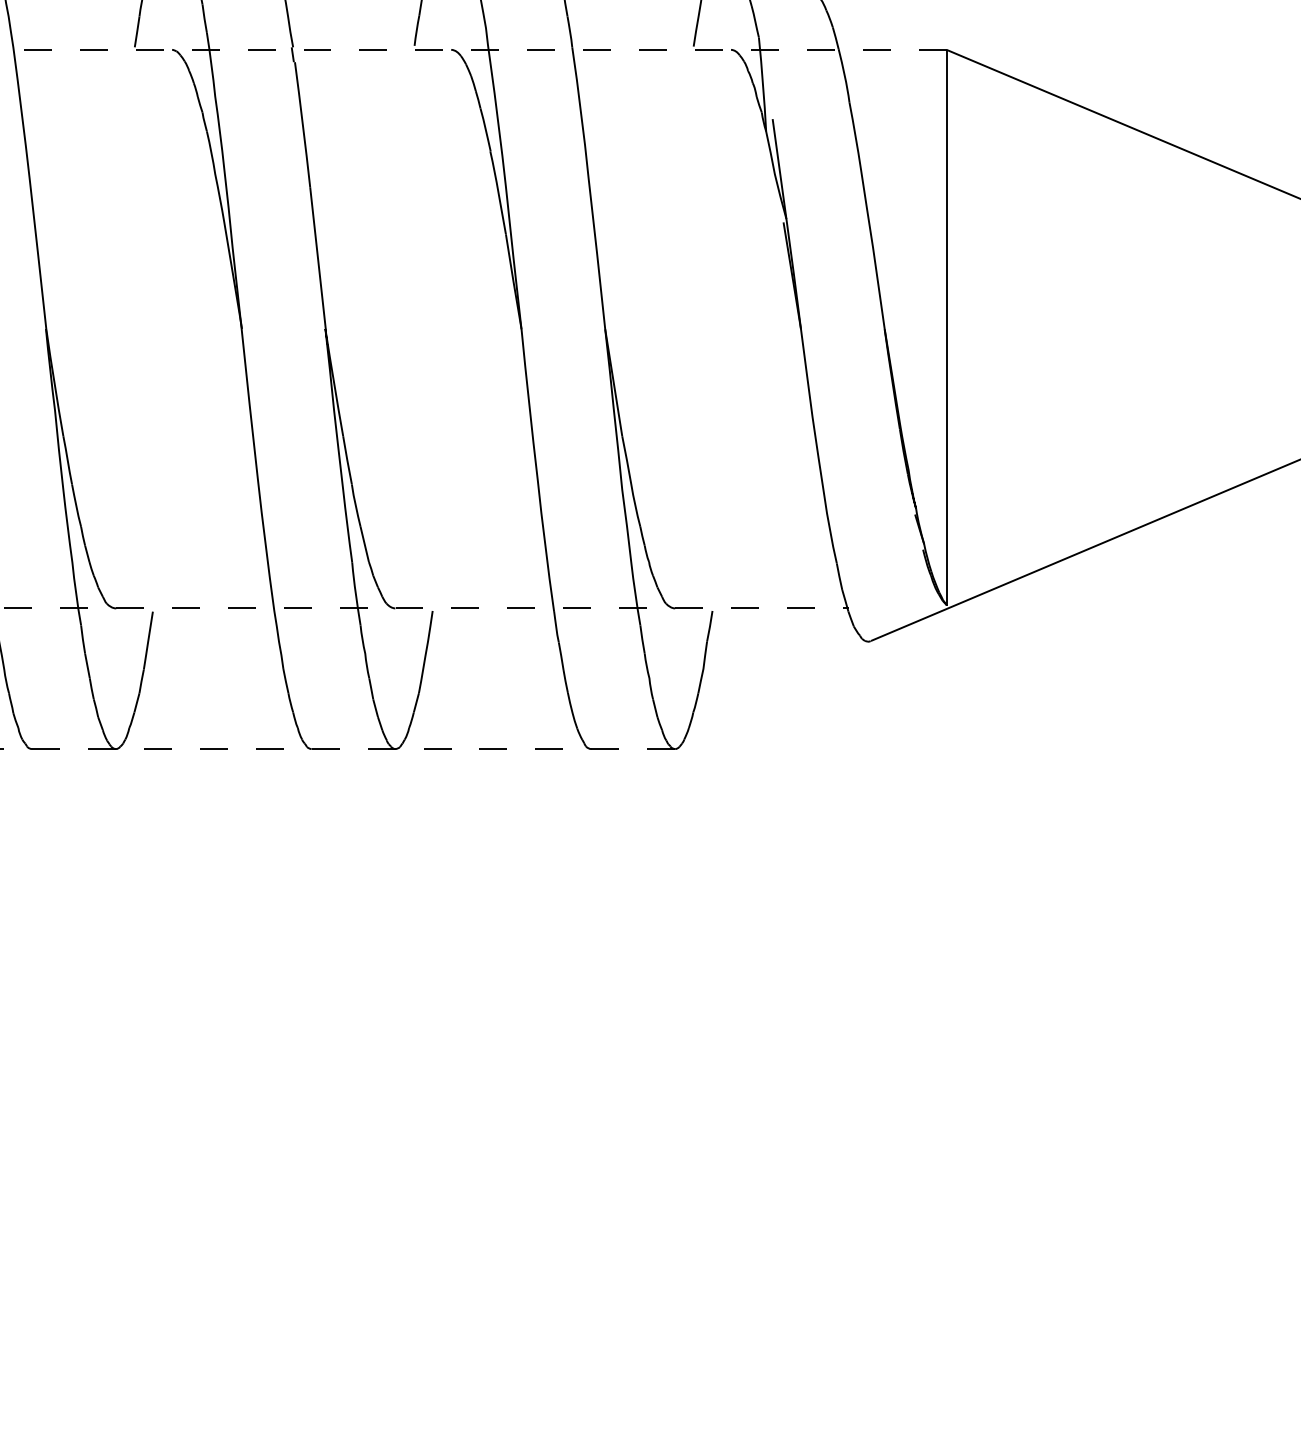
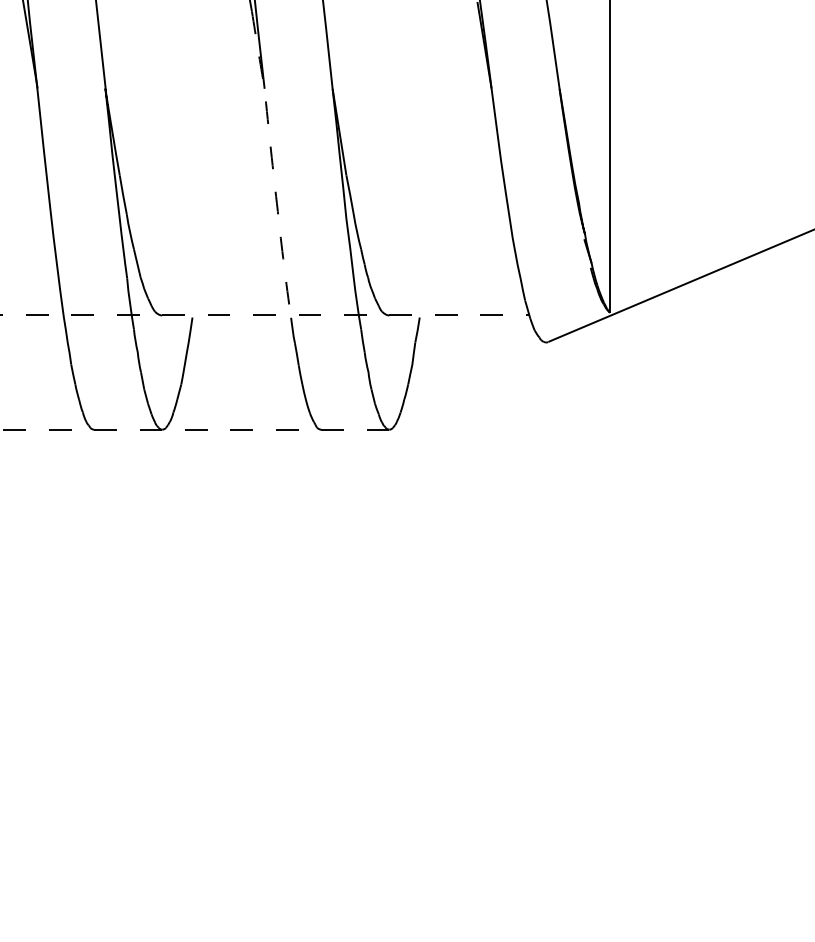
line: (531, 424) -> (272, 166), solid -> dashed

